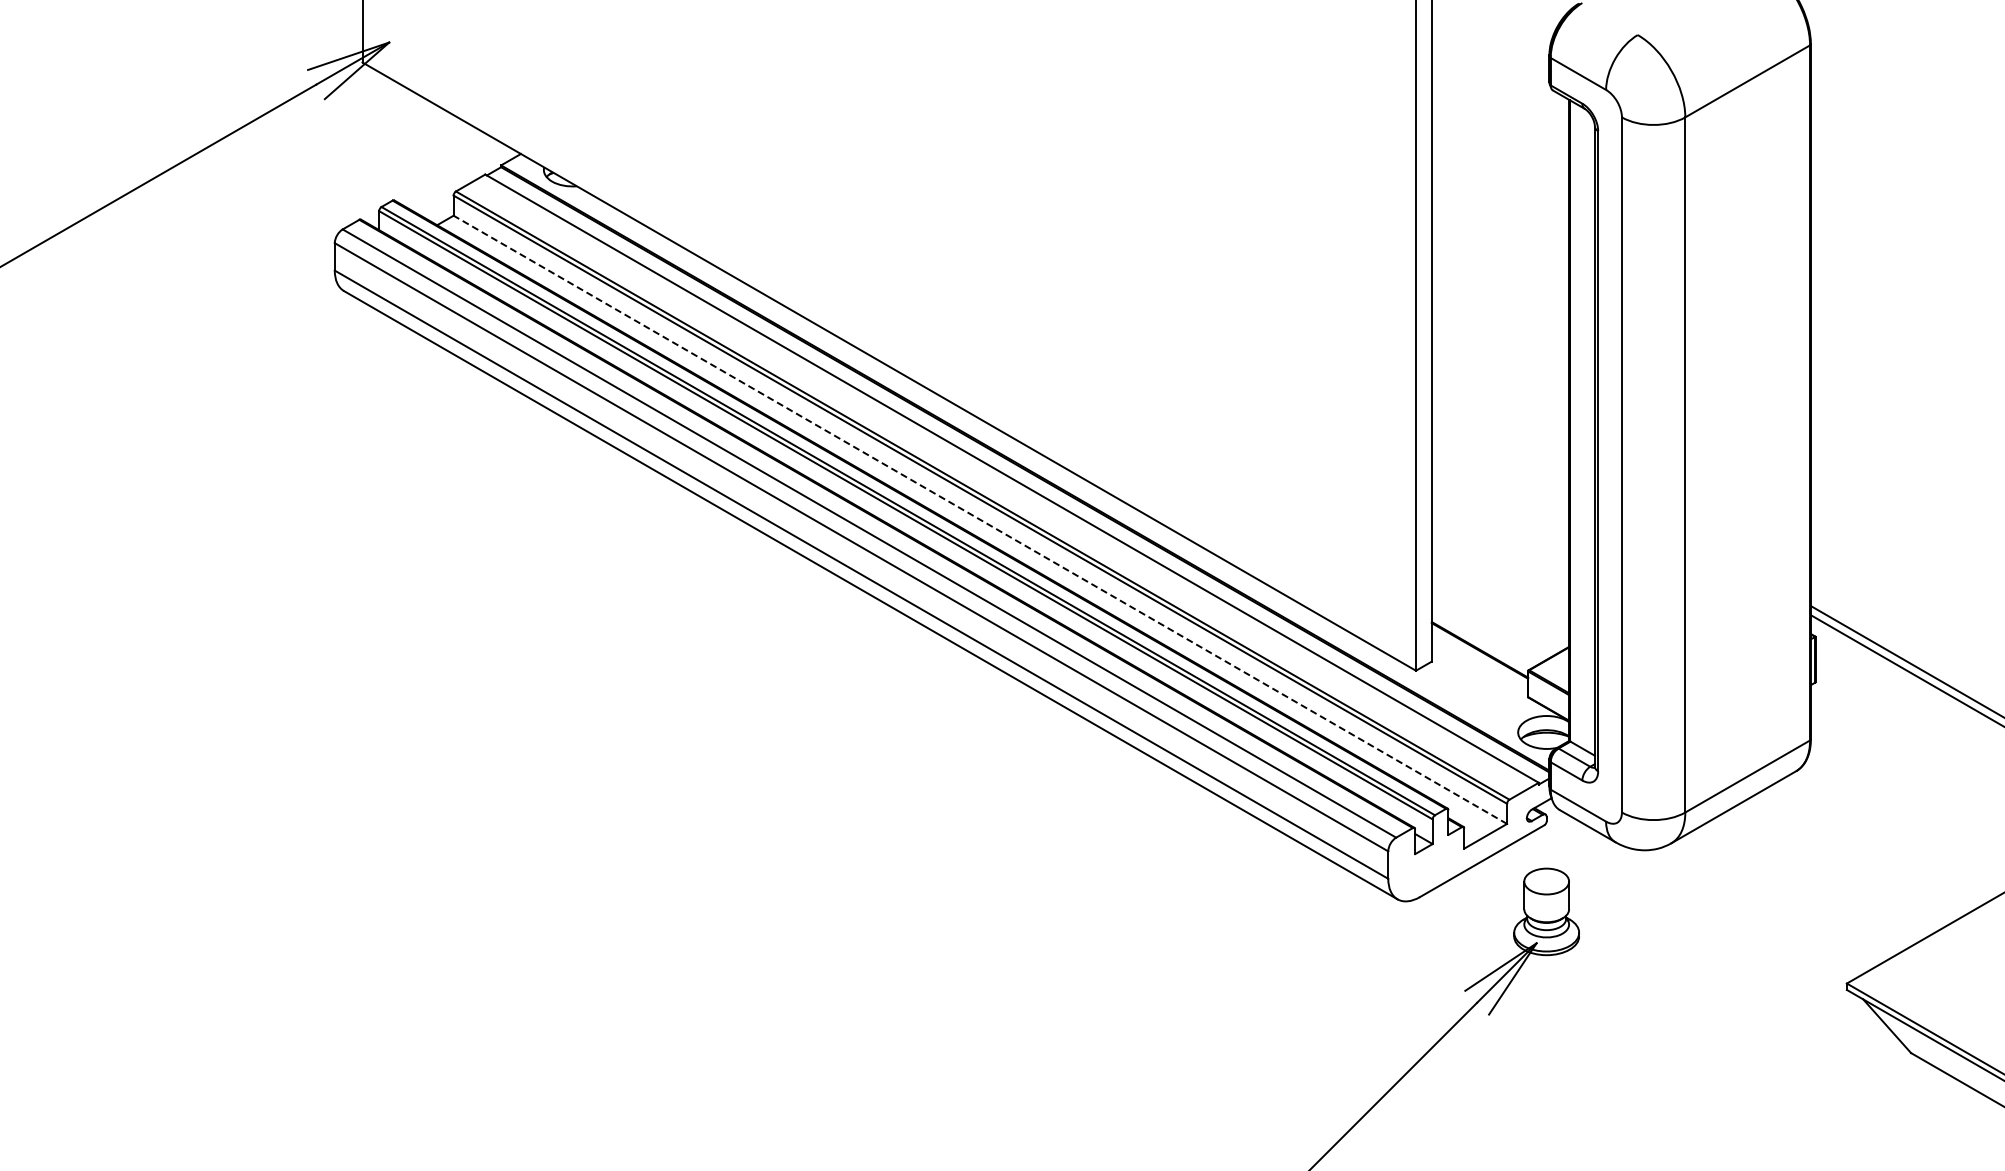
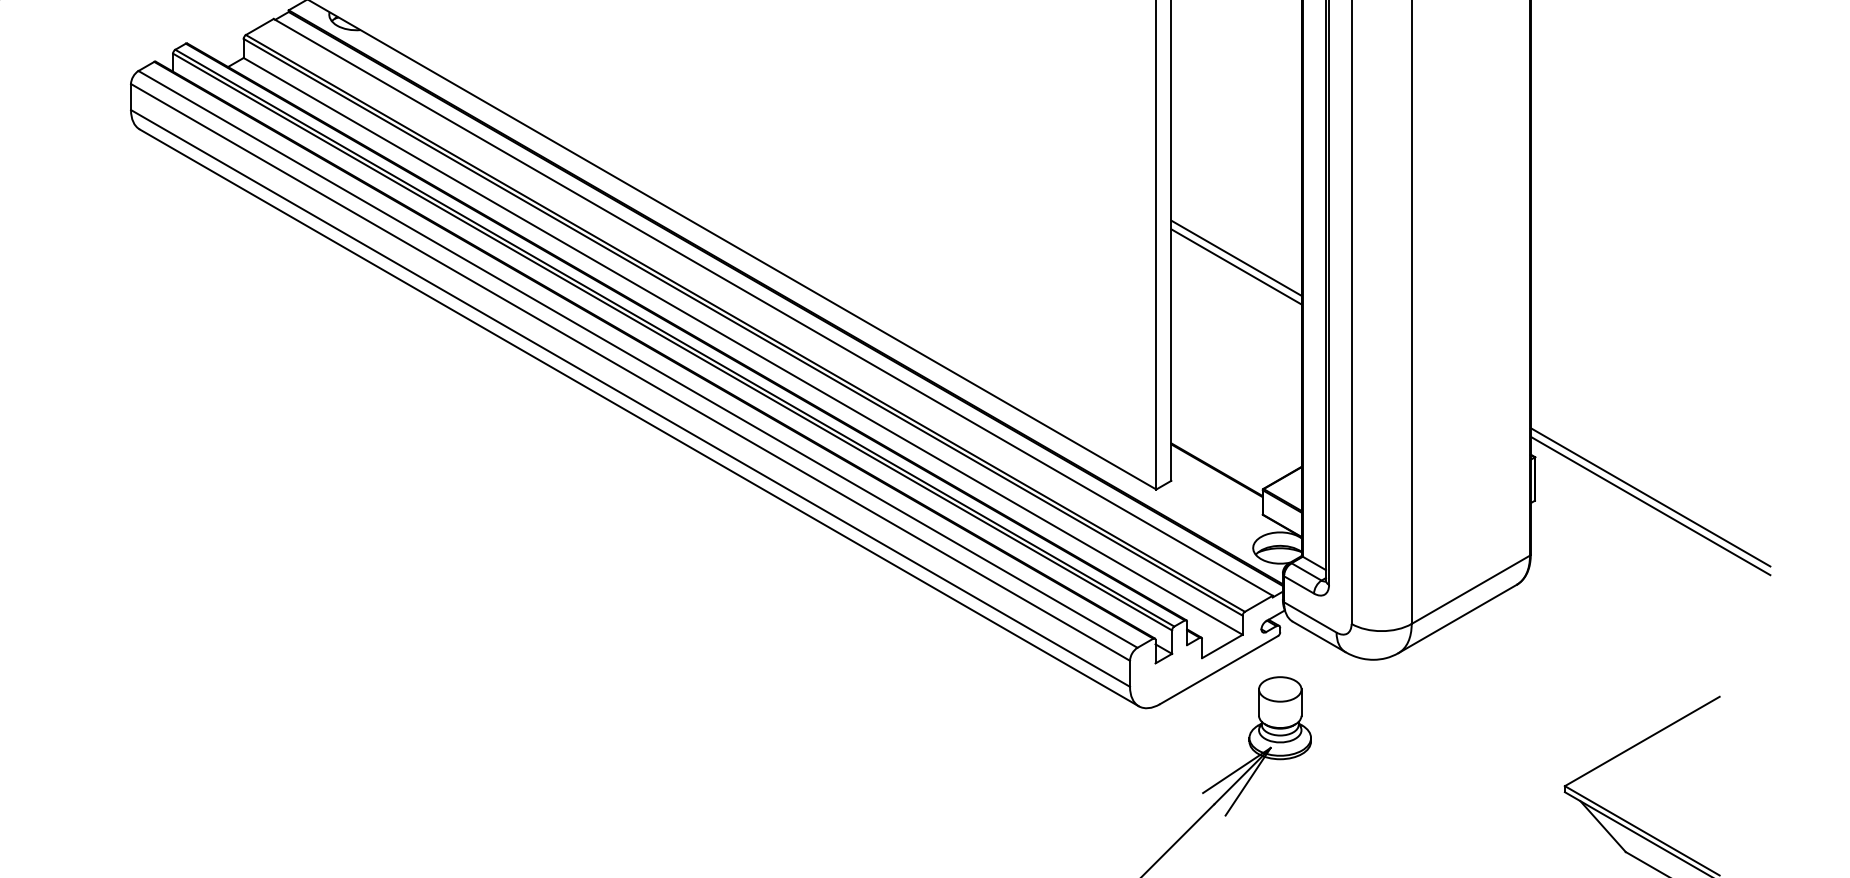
line: (1500, 426) -> (1236, 257), added
line: (1500, 435) -> (1236, 266), added
line: (979, 519) -> (742, 346), dashed -> solid

